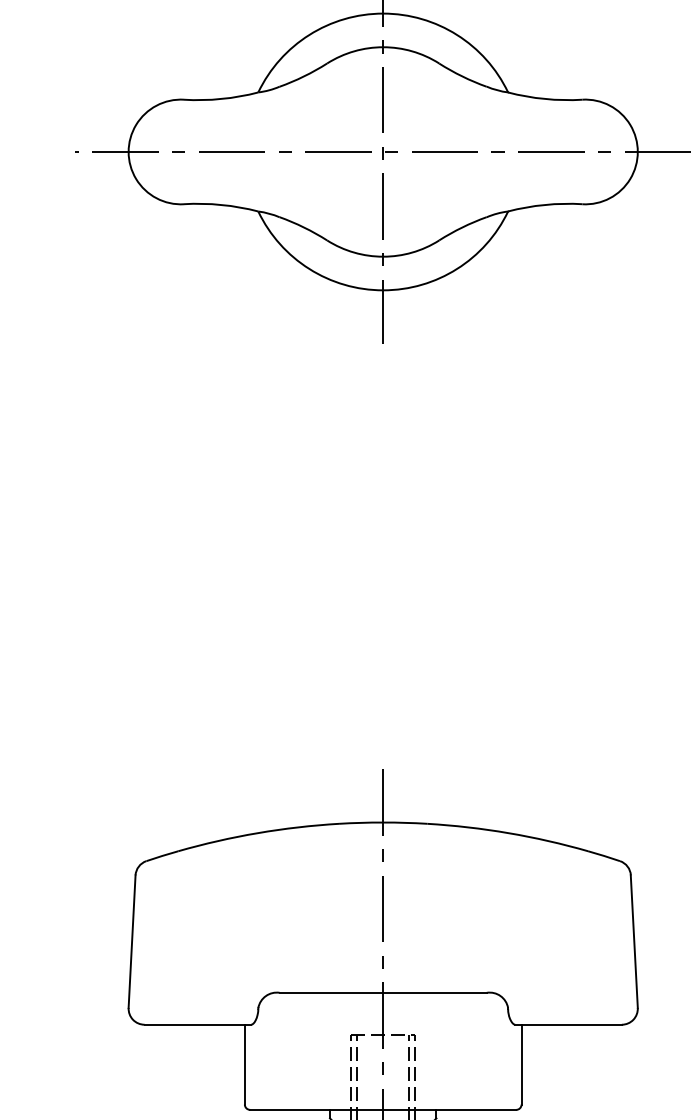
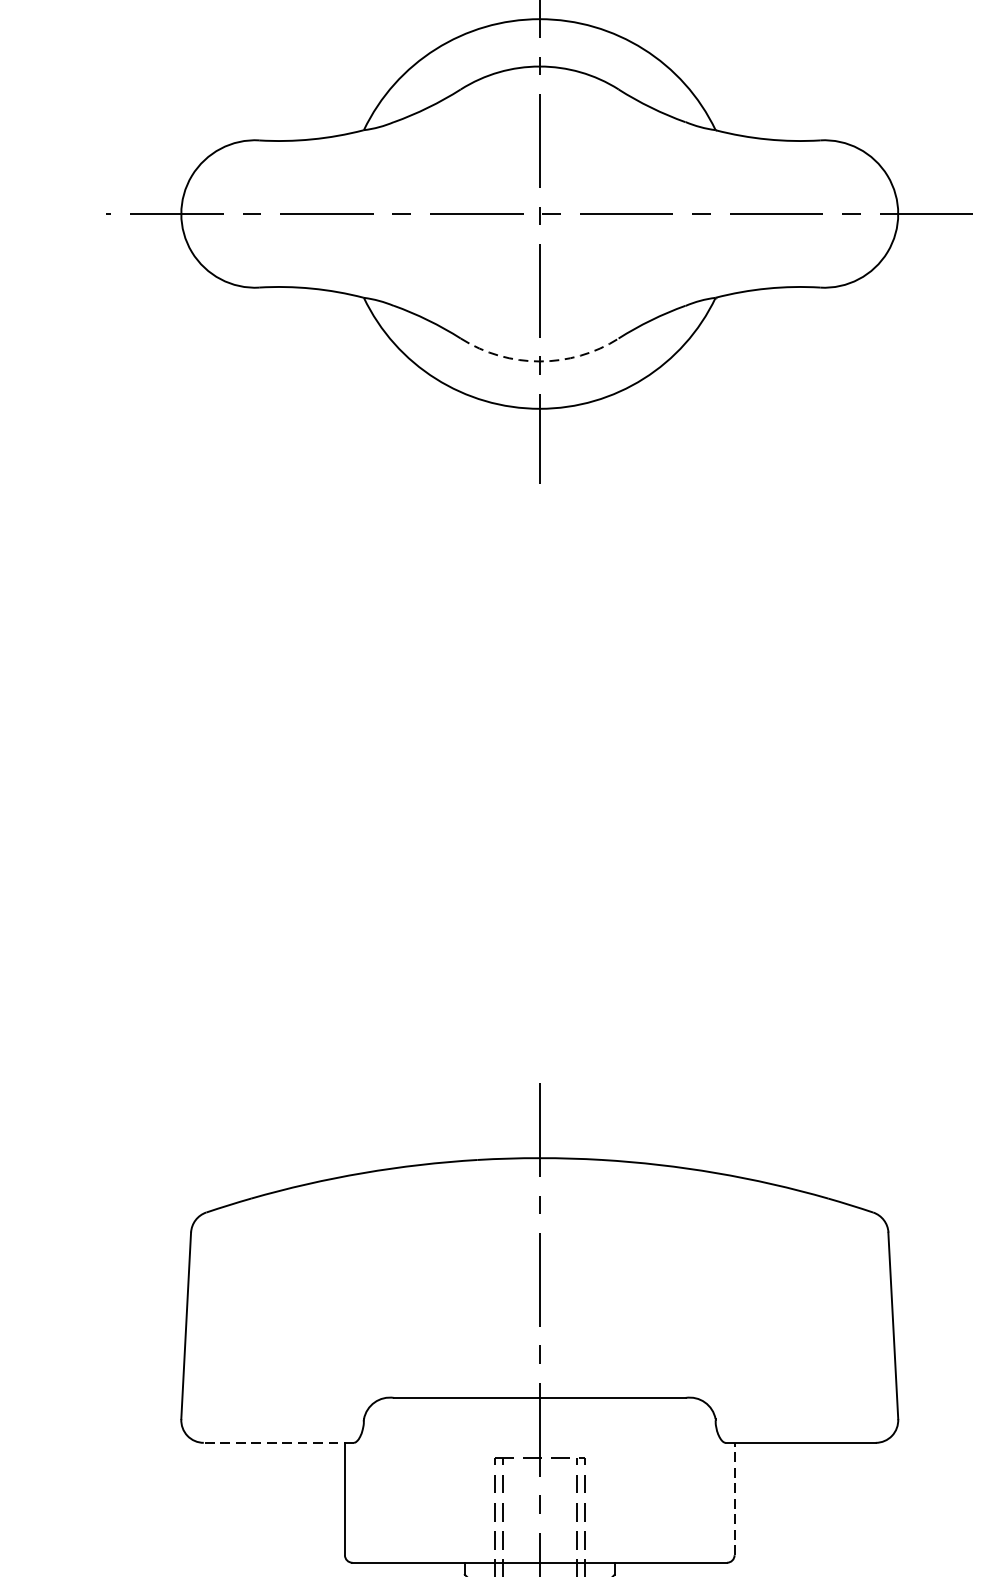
arc: (383, 256) -> (540, 361), solid -> dashed
line: (197, 1024) -> (278, 1442), solid -> dashed
line: (521, 1064) -> (734, 1498), solid -> dashed

